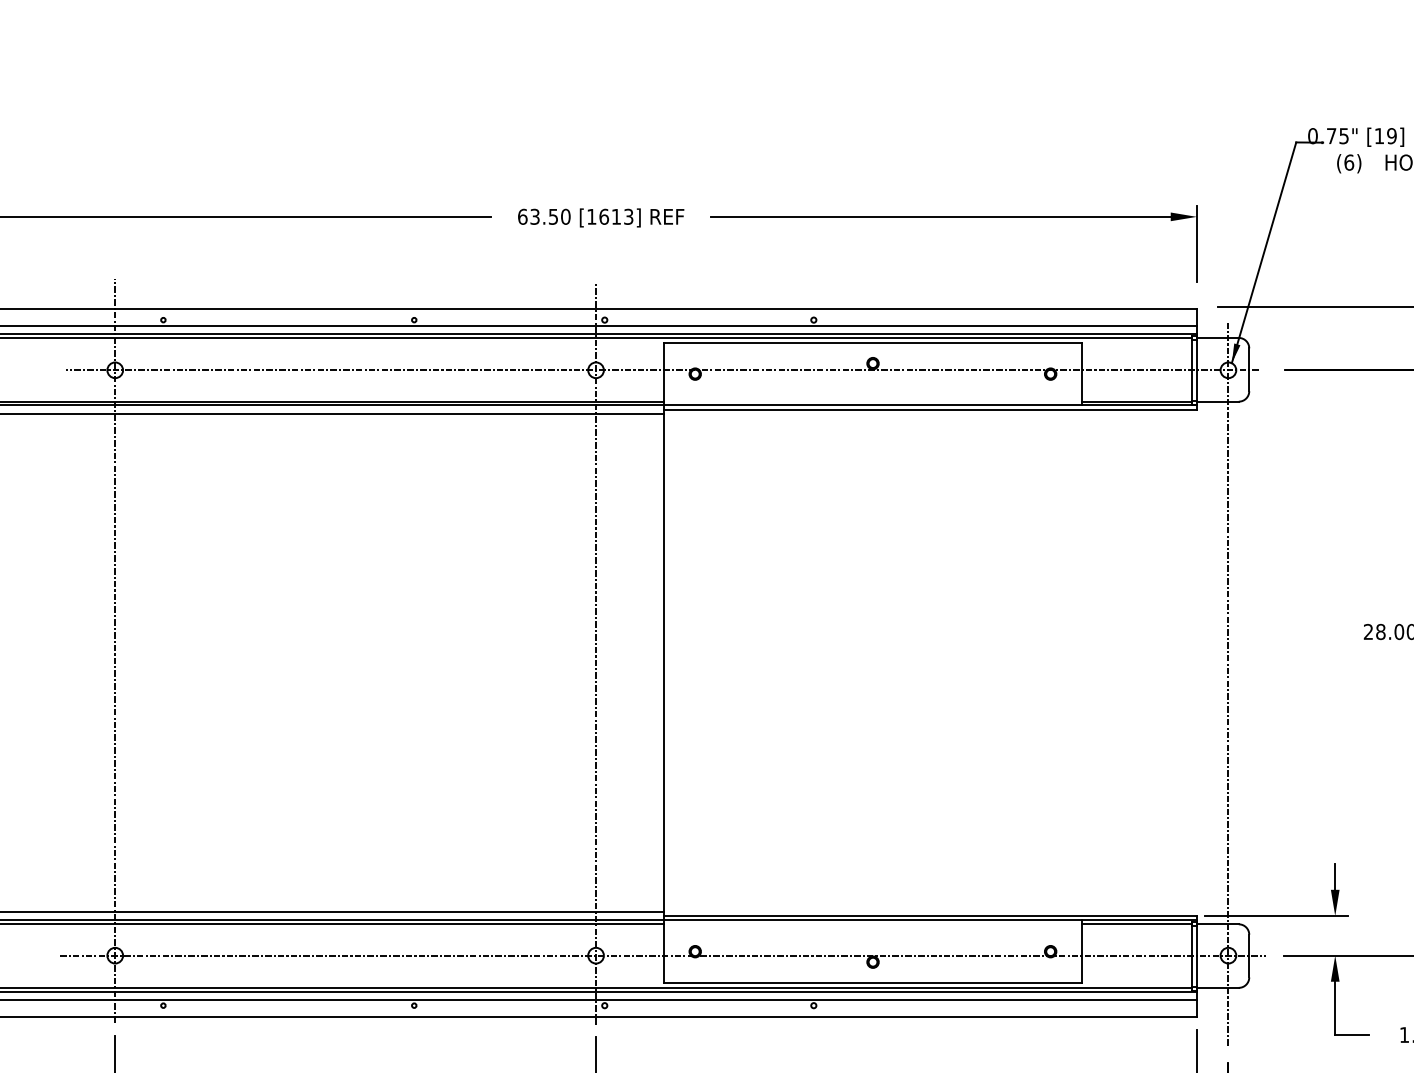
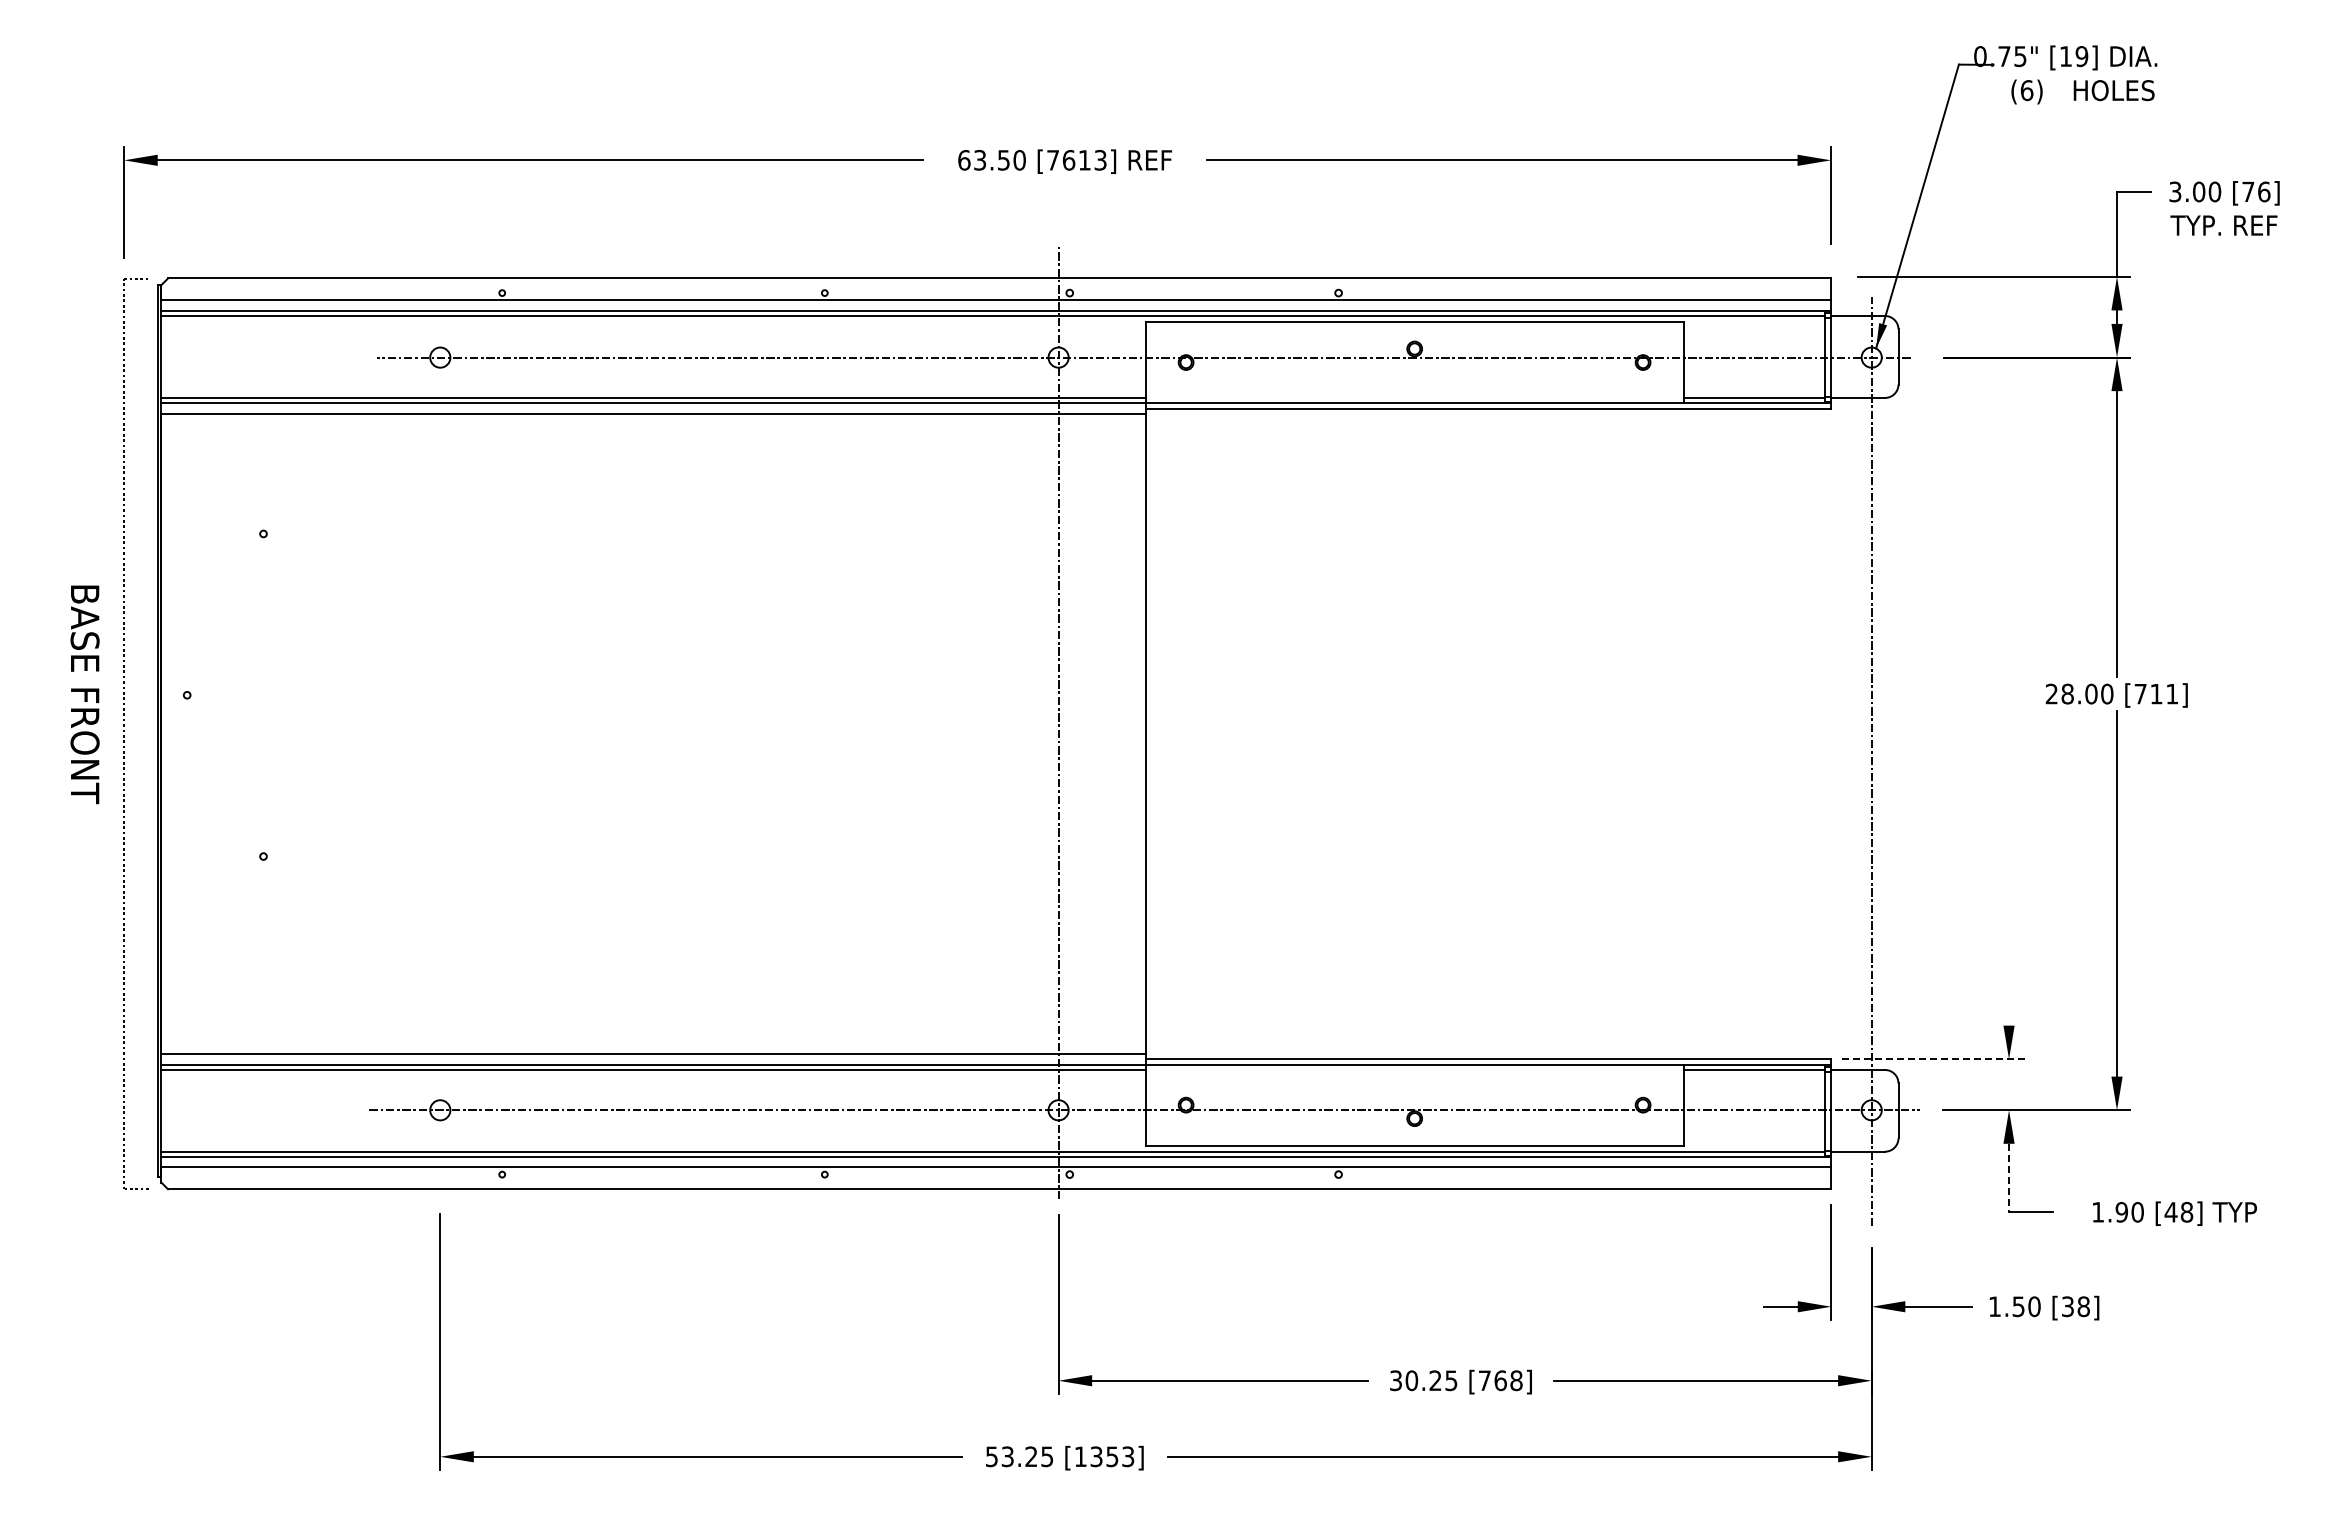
text: (591, 217) -> (1052, 160), [1613] -> [7613]
line: (115, 650) -> (440, 718), removed
line: (1335, 876) -> (2009, 1008), removed
line: (1276, 916) -> (1933, 1059), solid -> dashed
line: (1335, 1008) -> (2009, 1178), solid -> dashed

